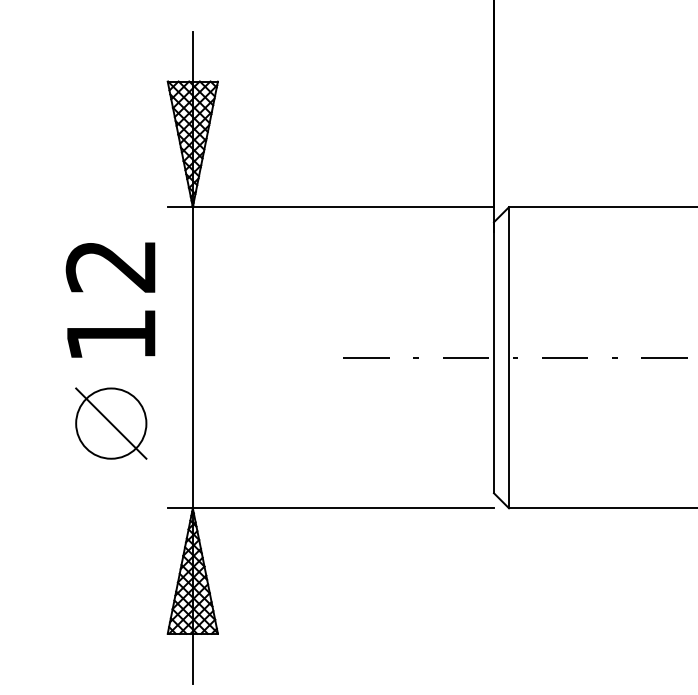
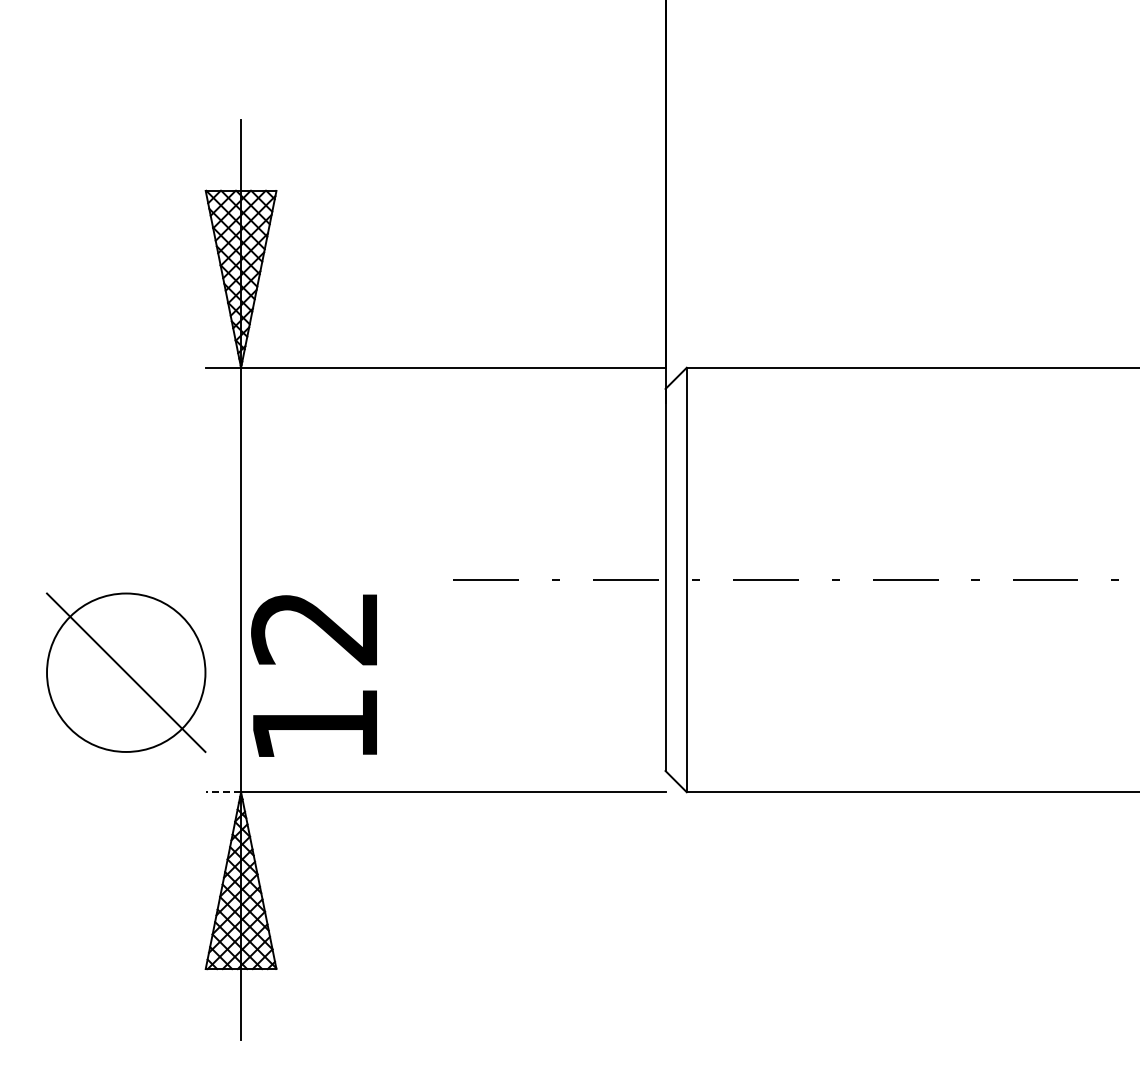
text: (110, 299) -> (313, 675), moved
part: (110, 423) -> (125, 672), size x1.6
line: (180, 508) -> (223, 792), solid -> dashed

